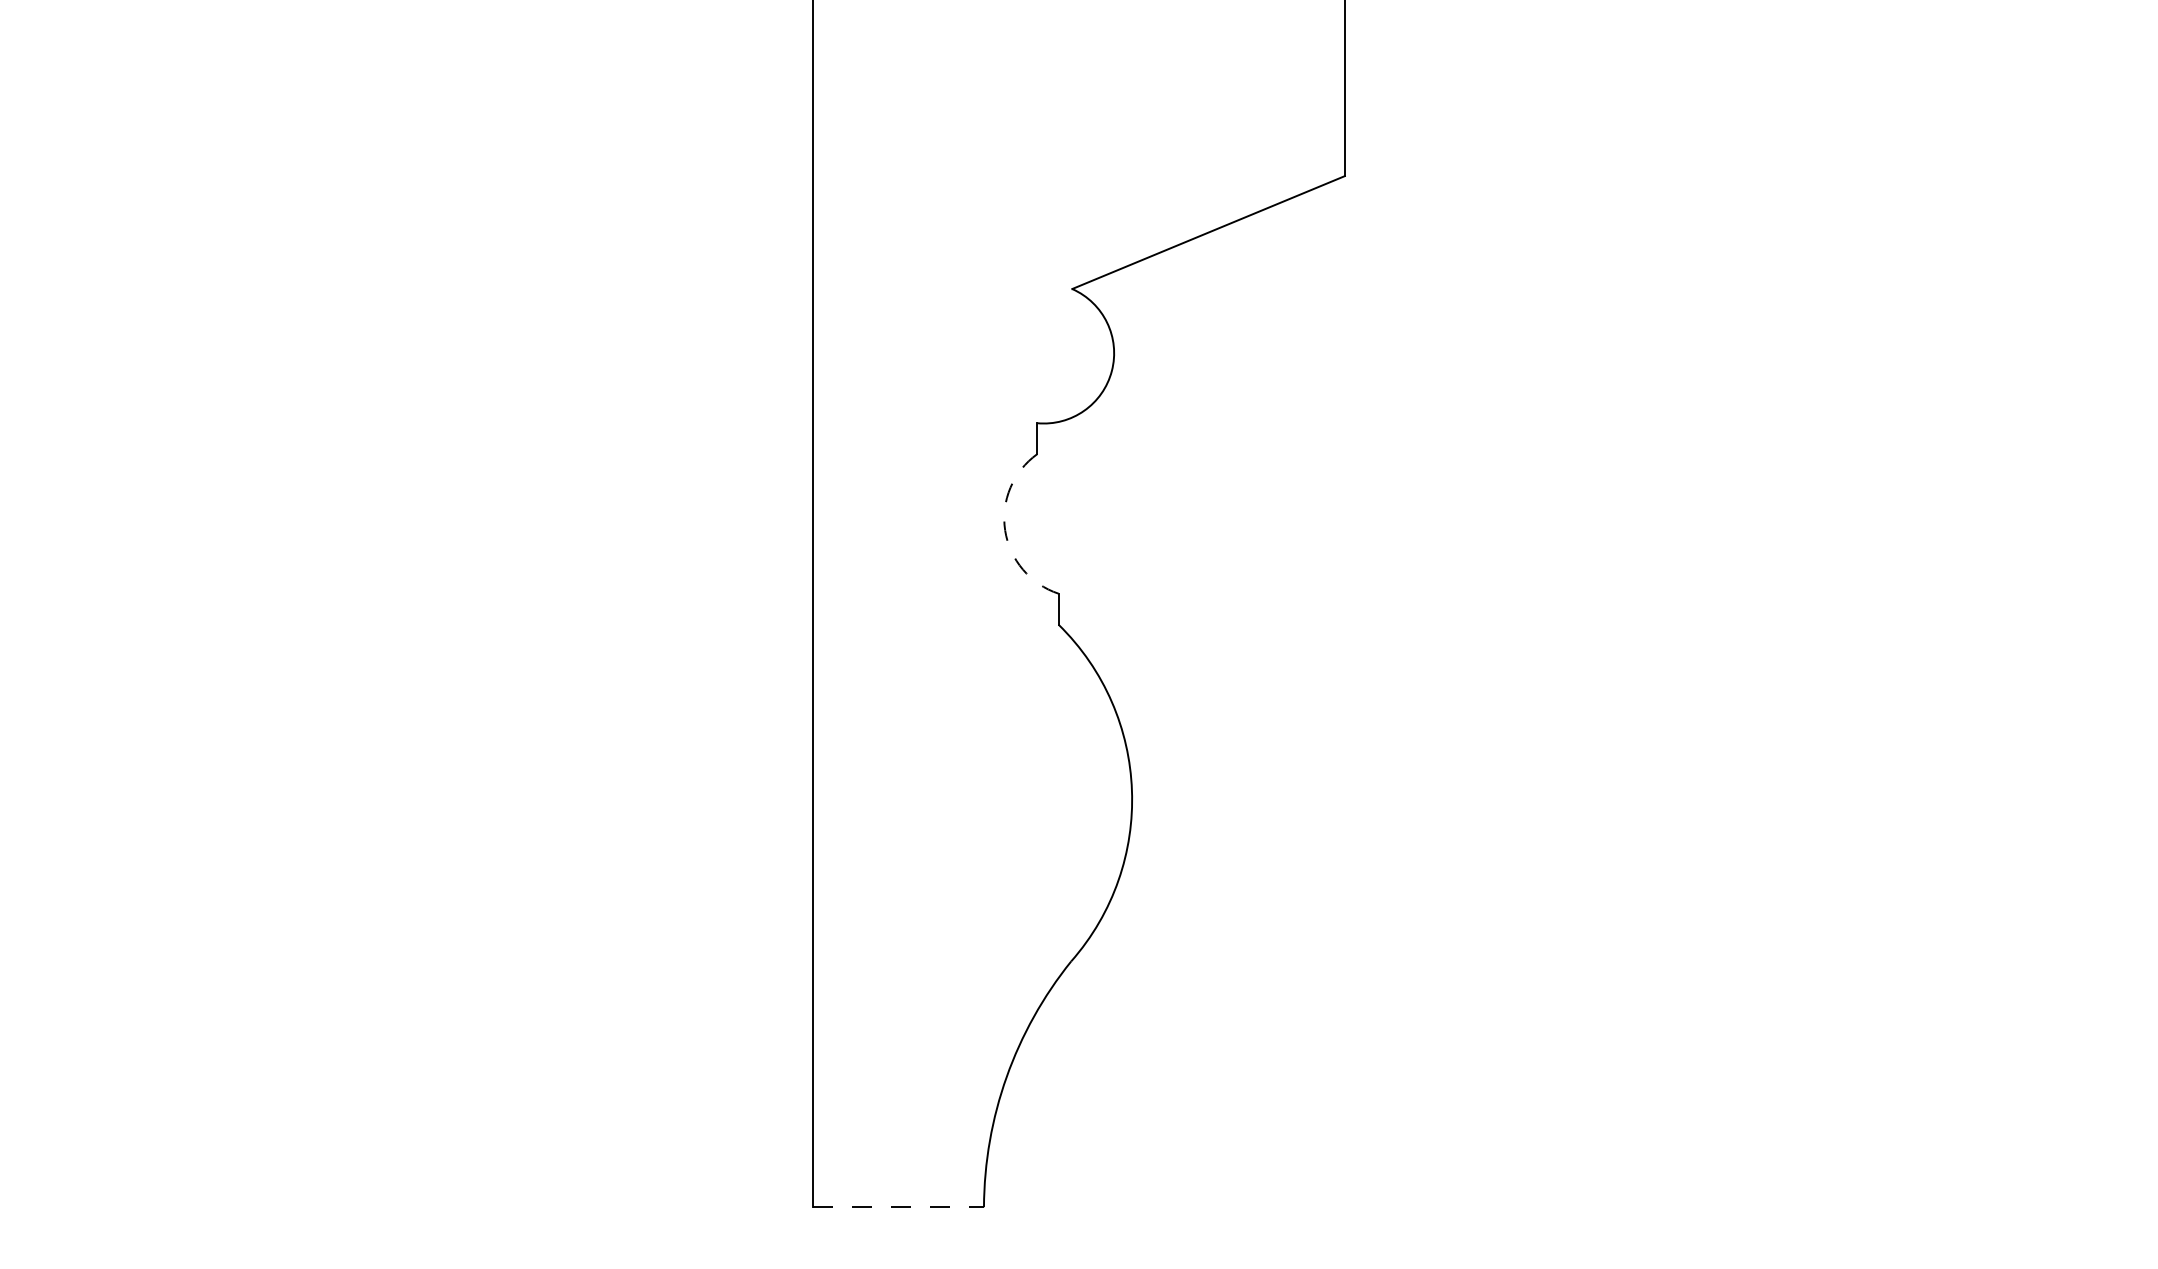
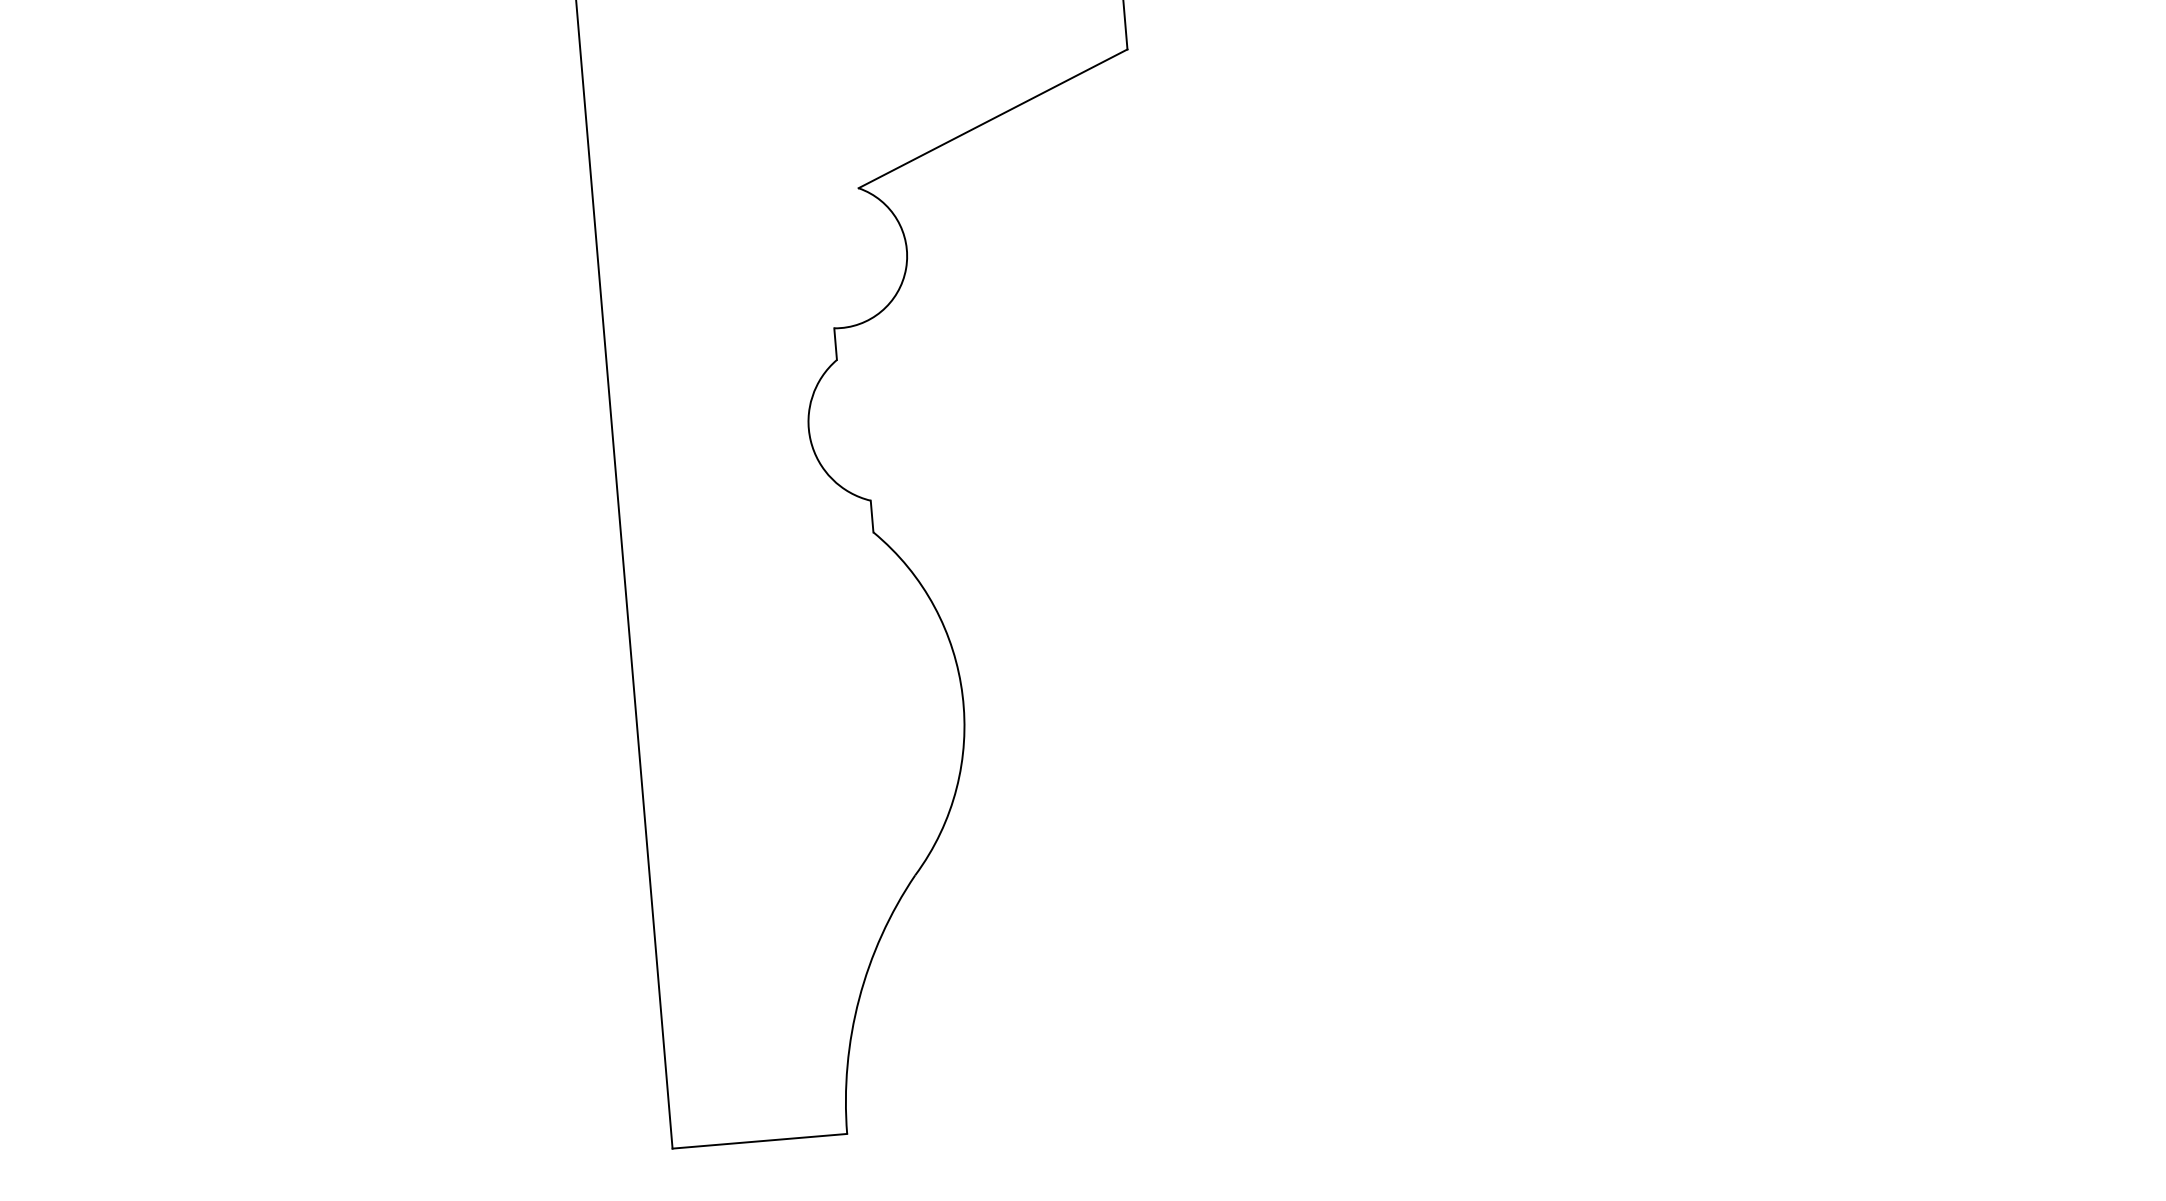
arc: (1005, 530) -> (811, 440), dashed -> solid
line: (899, 1207) -> (760, 1141), dashed -> solid

